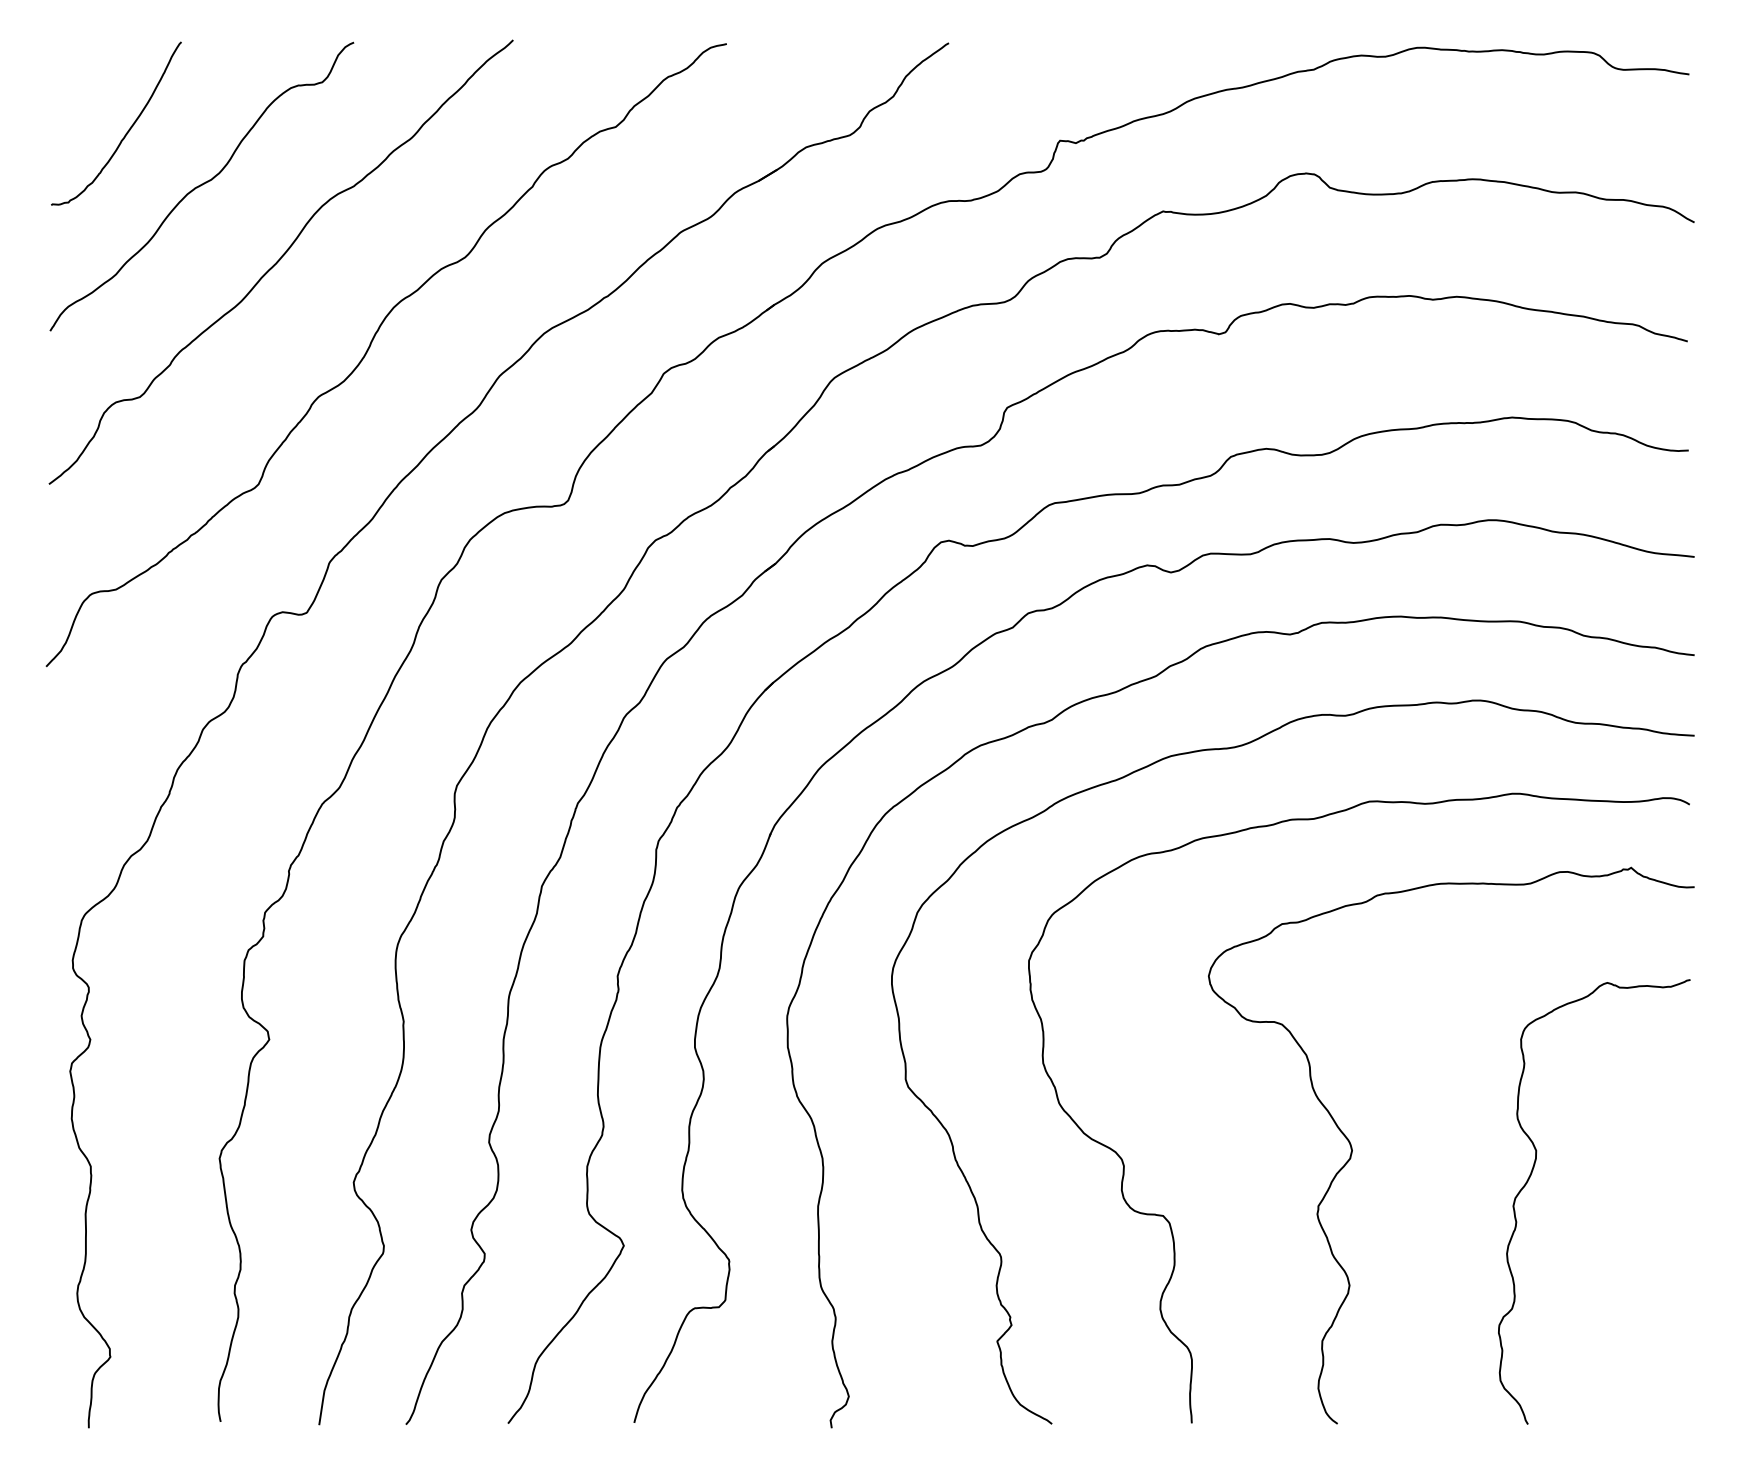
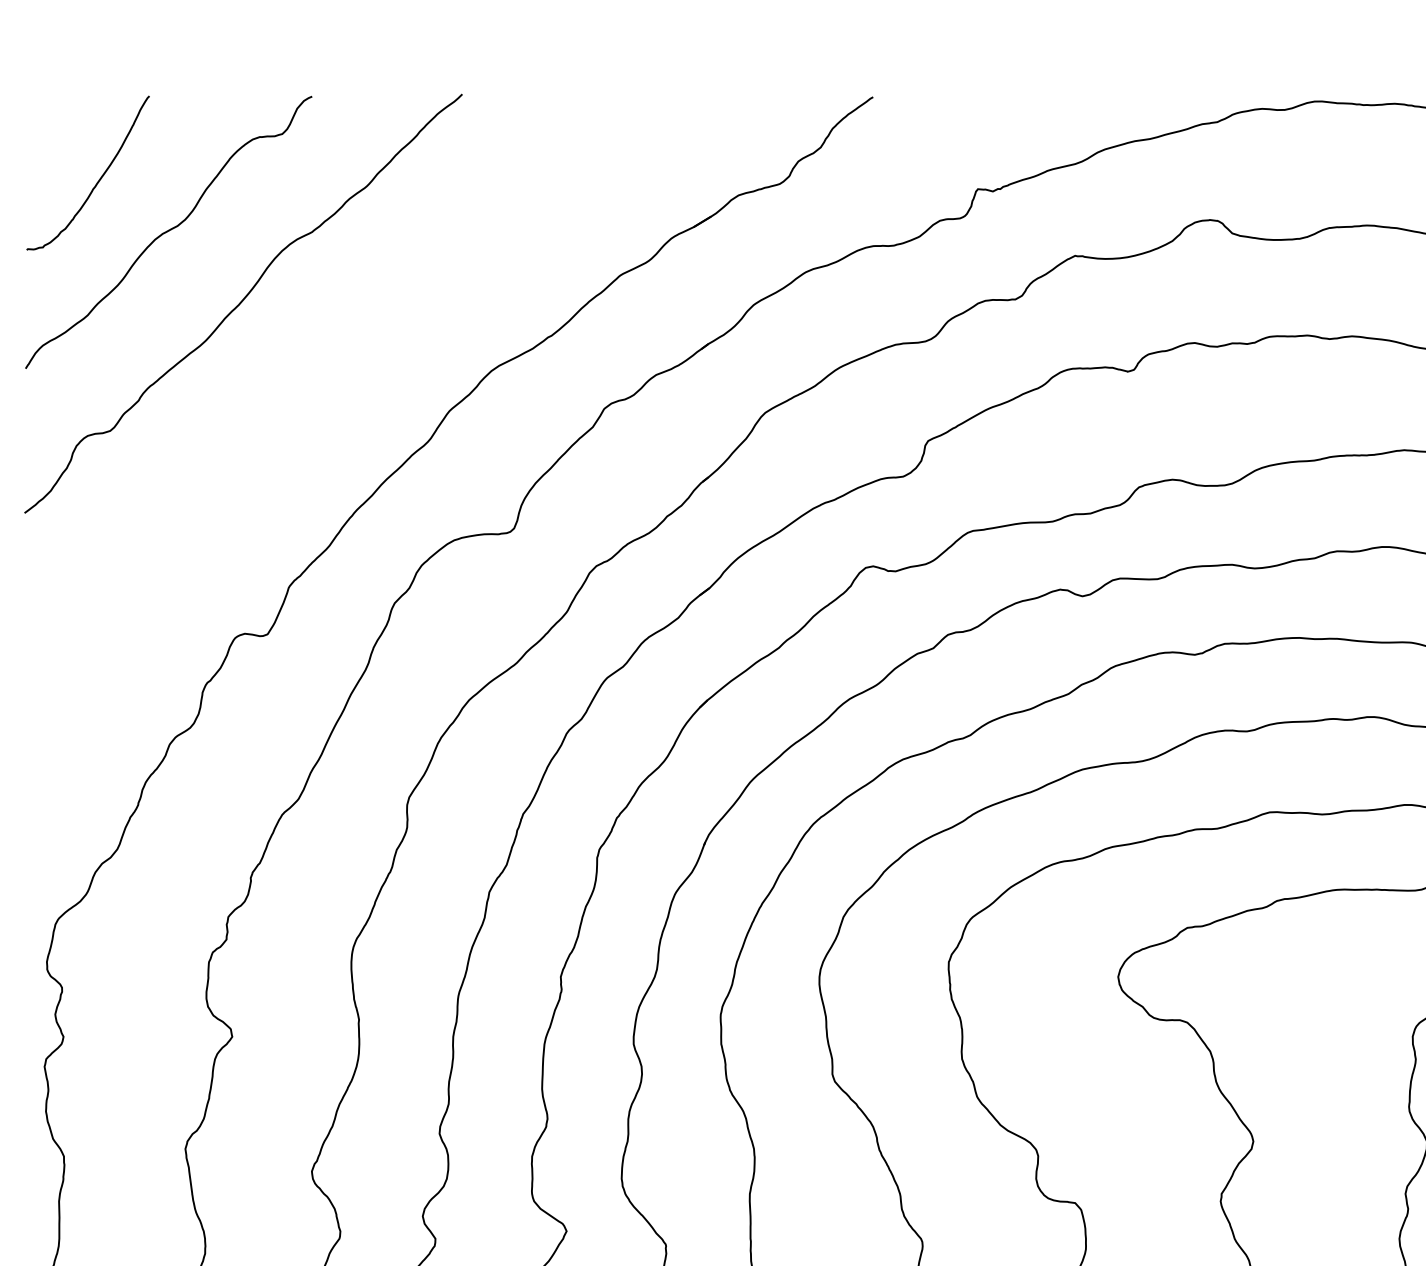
curve: (370, 347) -> (327, 384), removed

